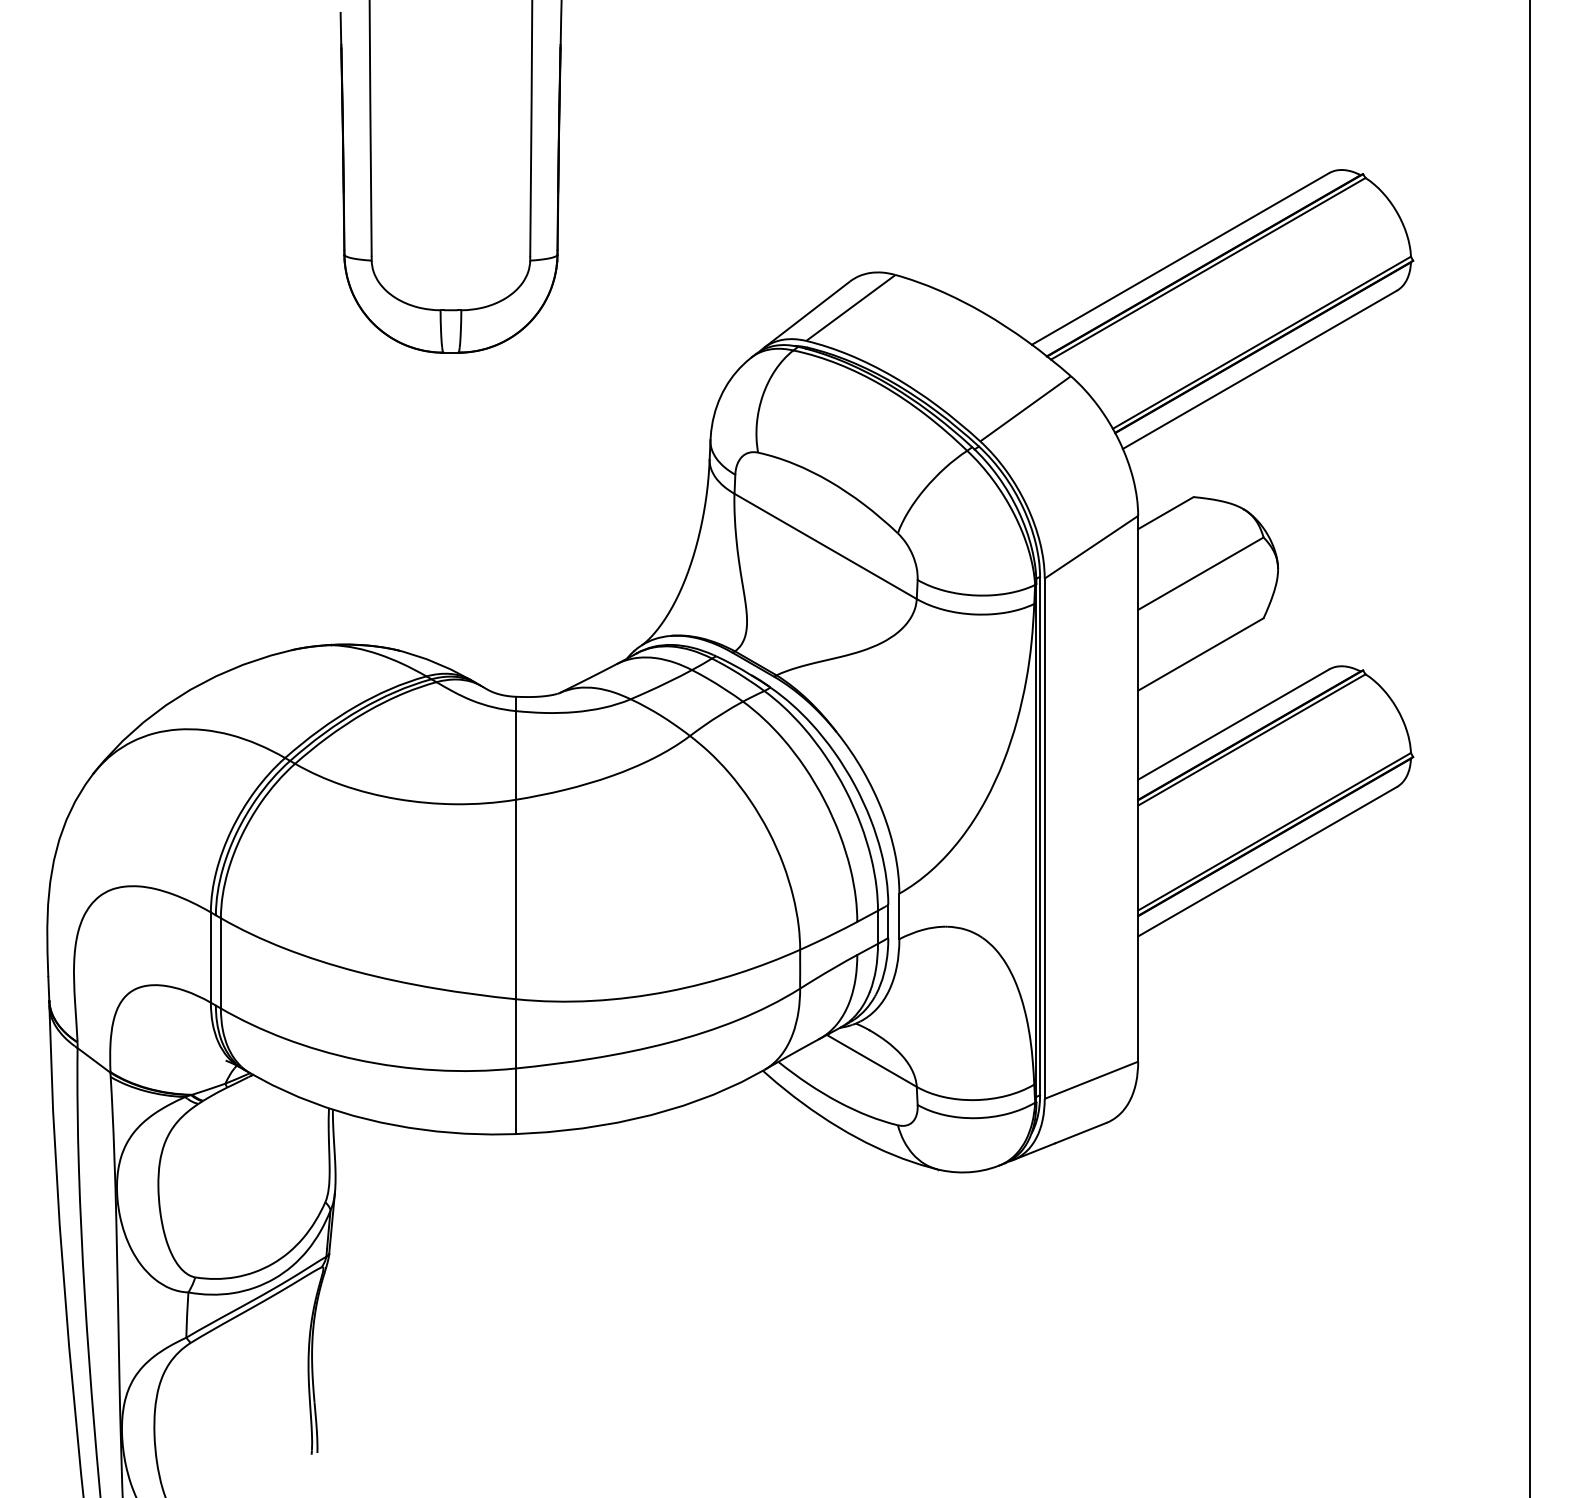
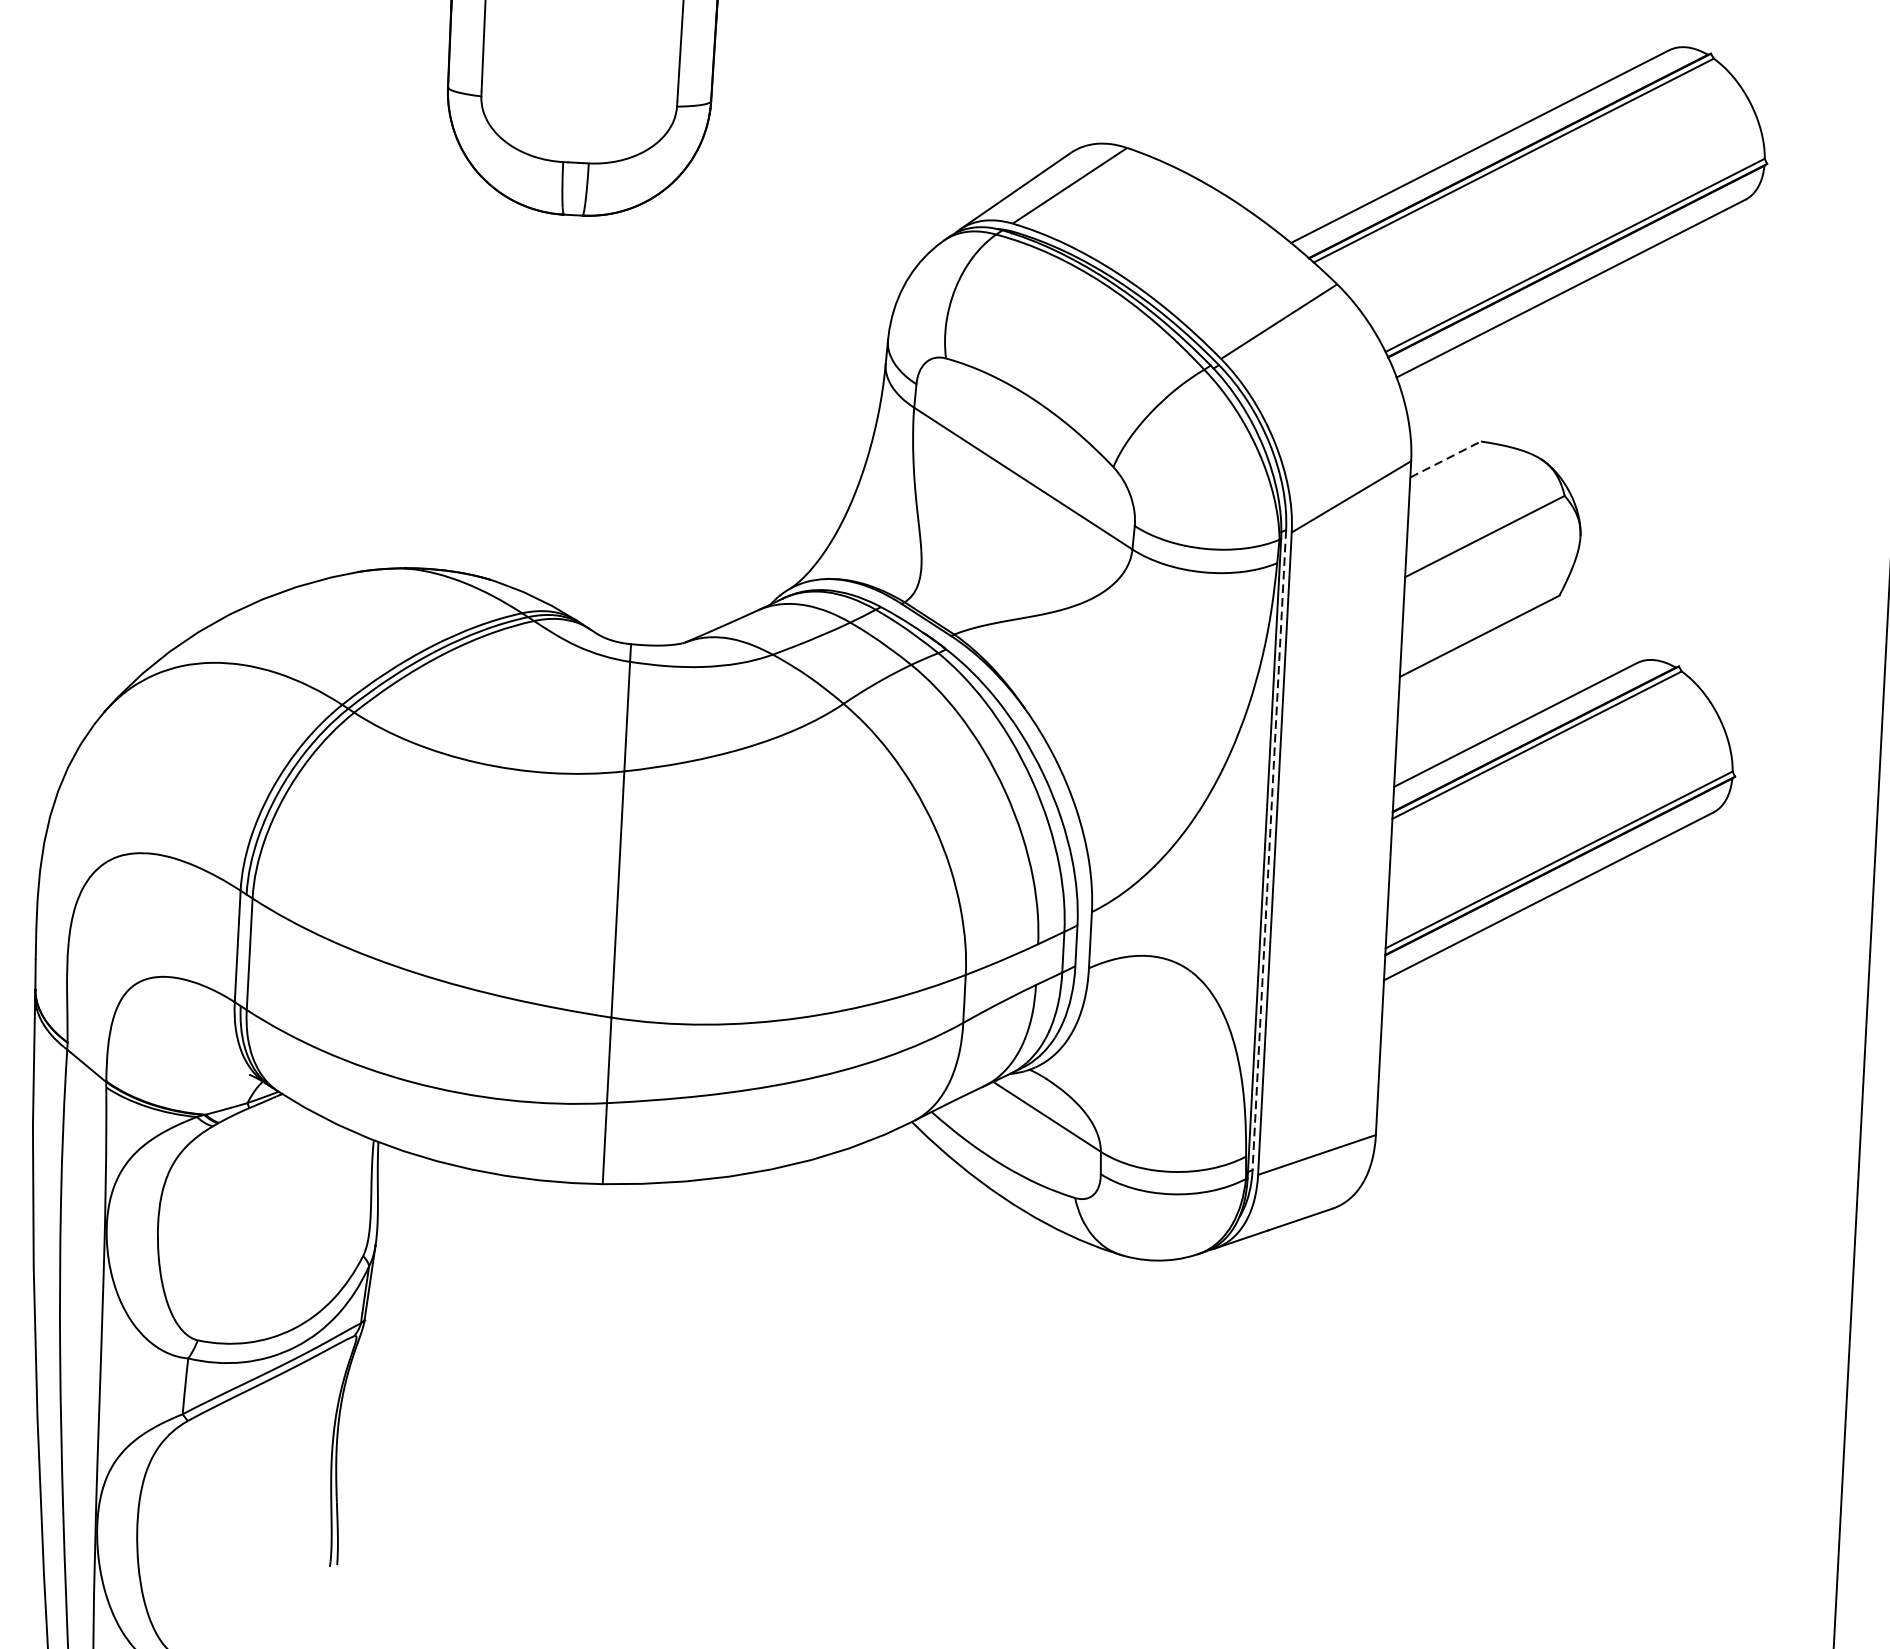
line: (1166, 512) -> (1446, 458), solid -> dashed
line: (1040, 836) -> (1269, 850), solid -> dashed

